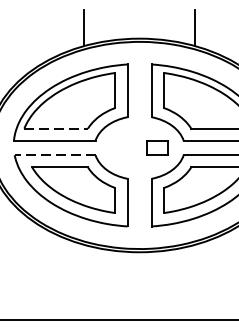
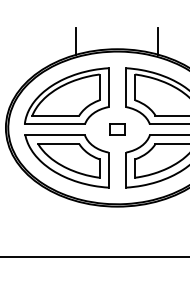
line: (56, 128) -> (56, 115), dashed -> solid
part: (157, 147) -> (117, 129), moved
line: (55, 155) -> (55, 135), dashed -> solid

